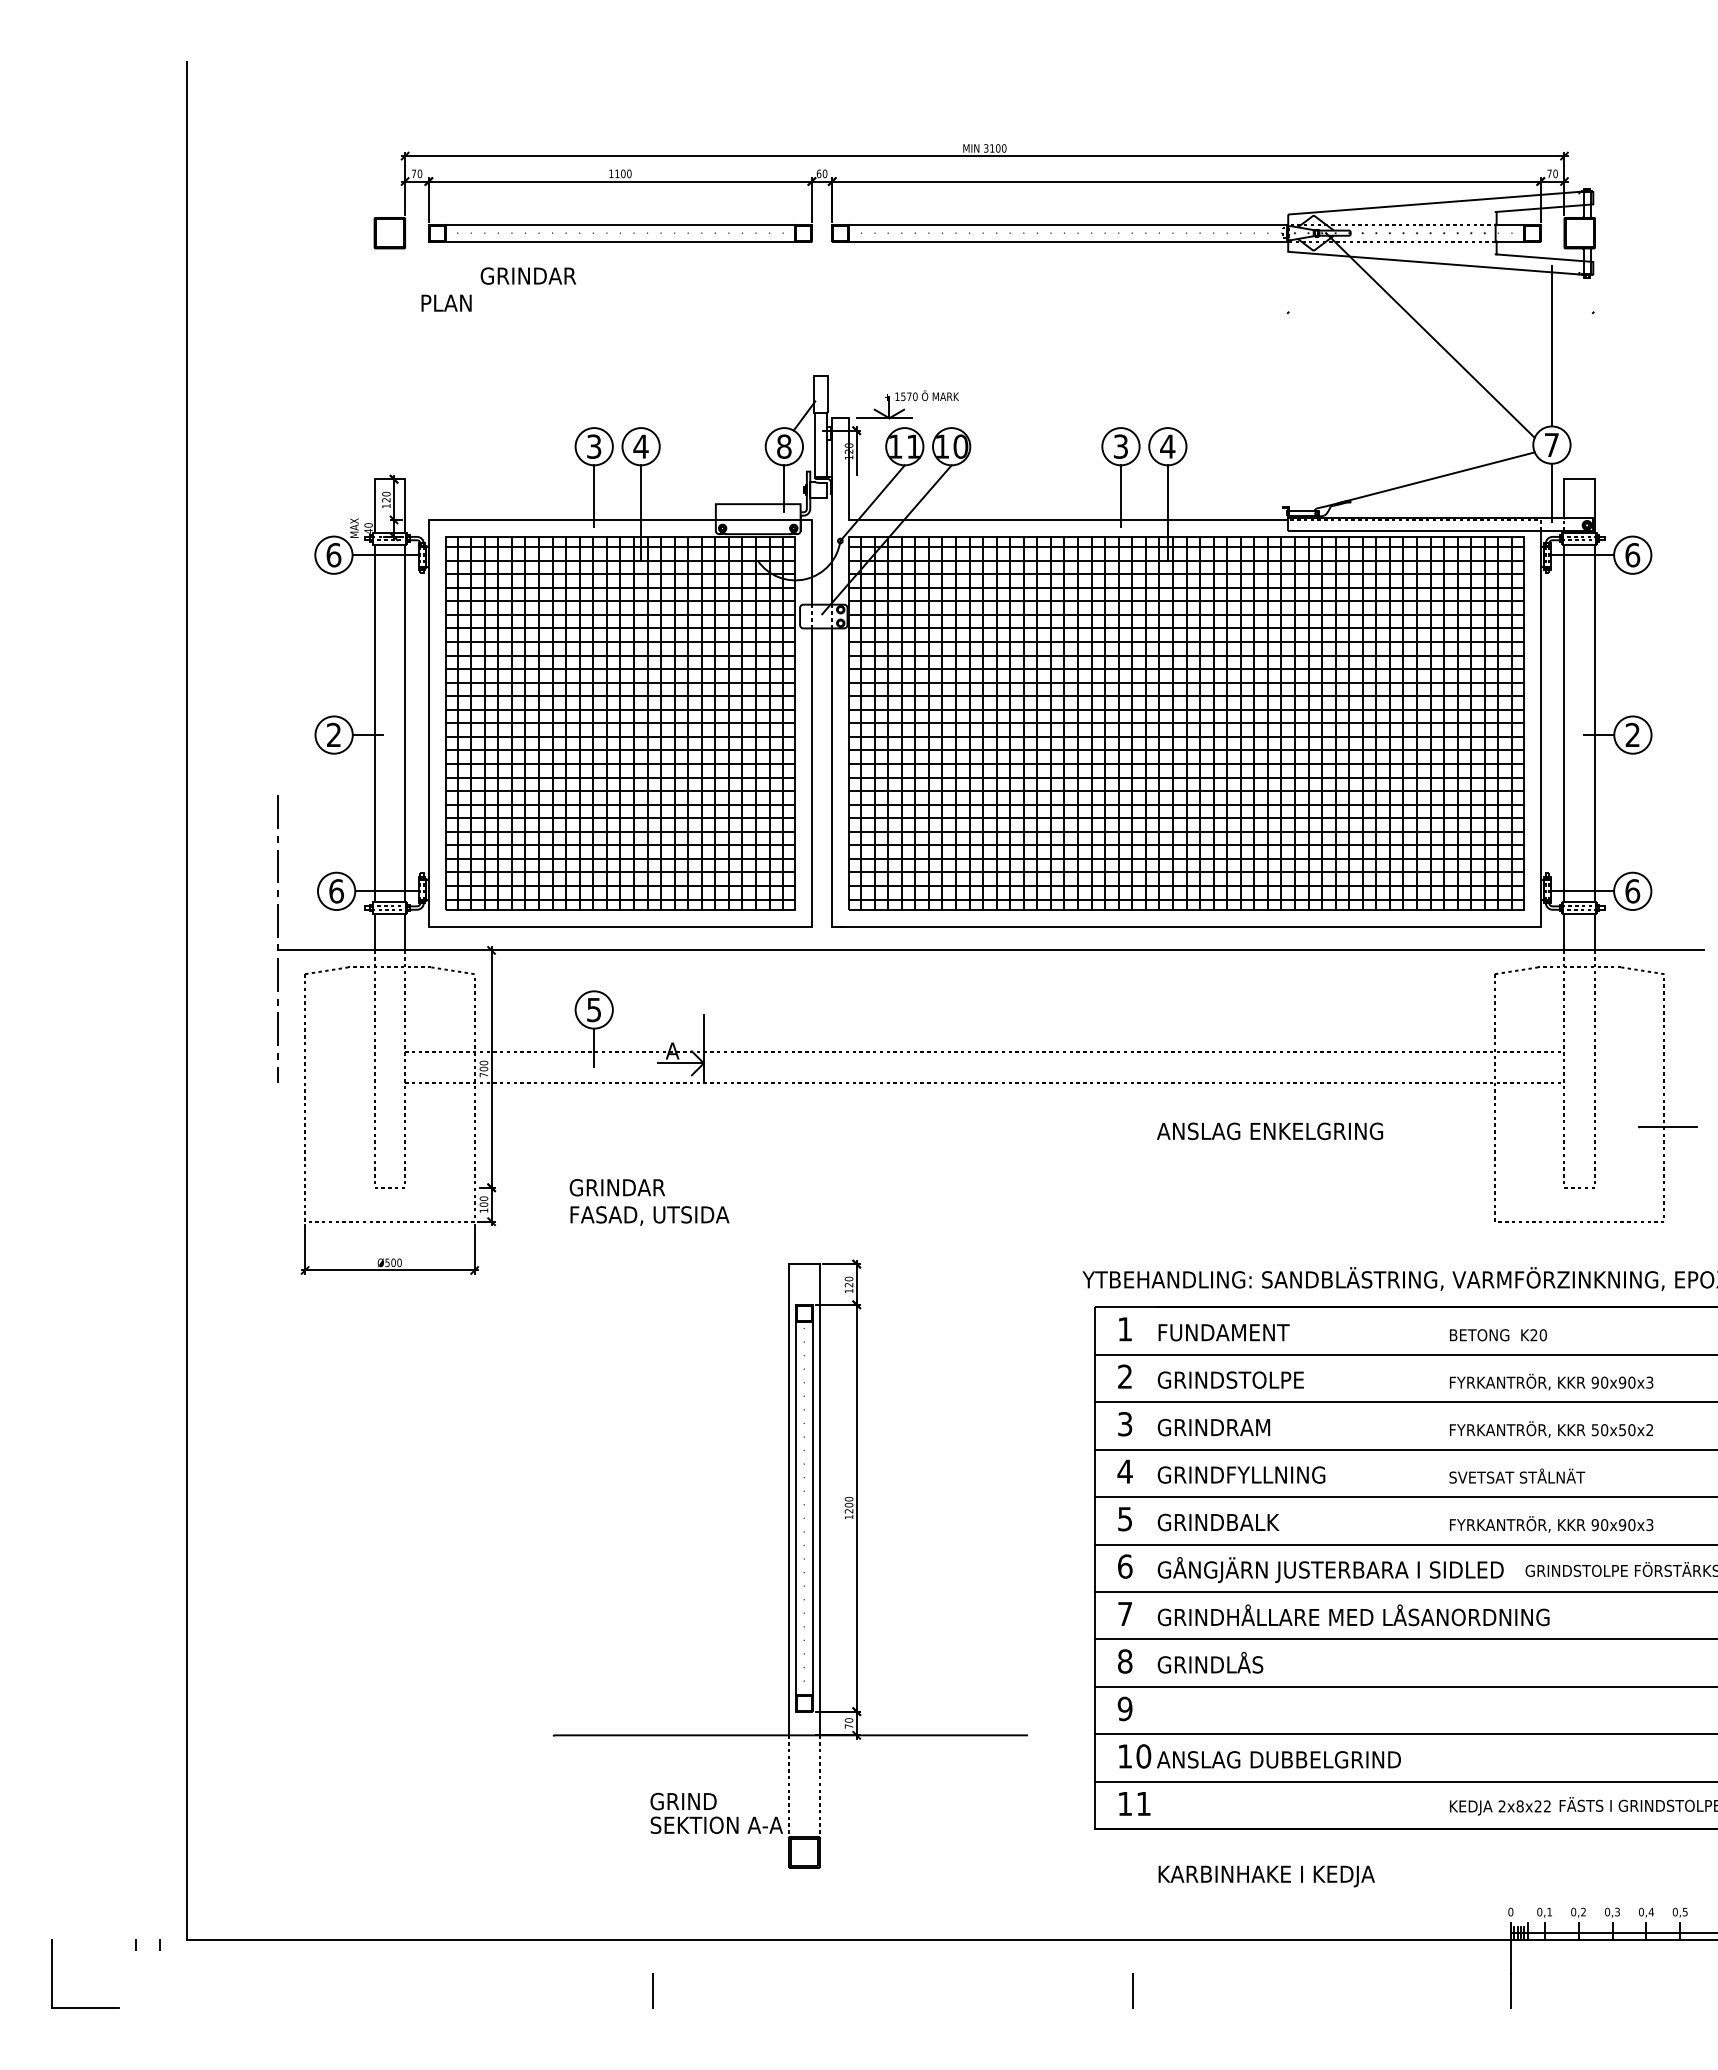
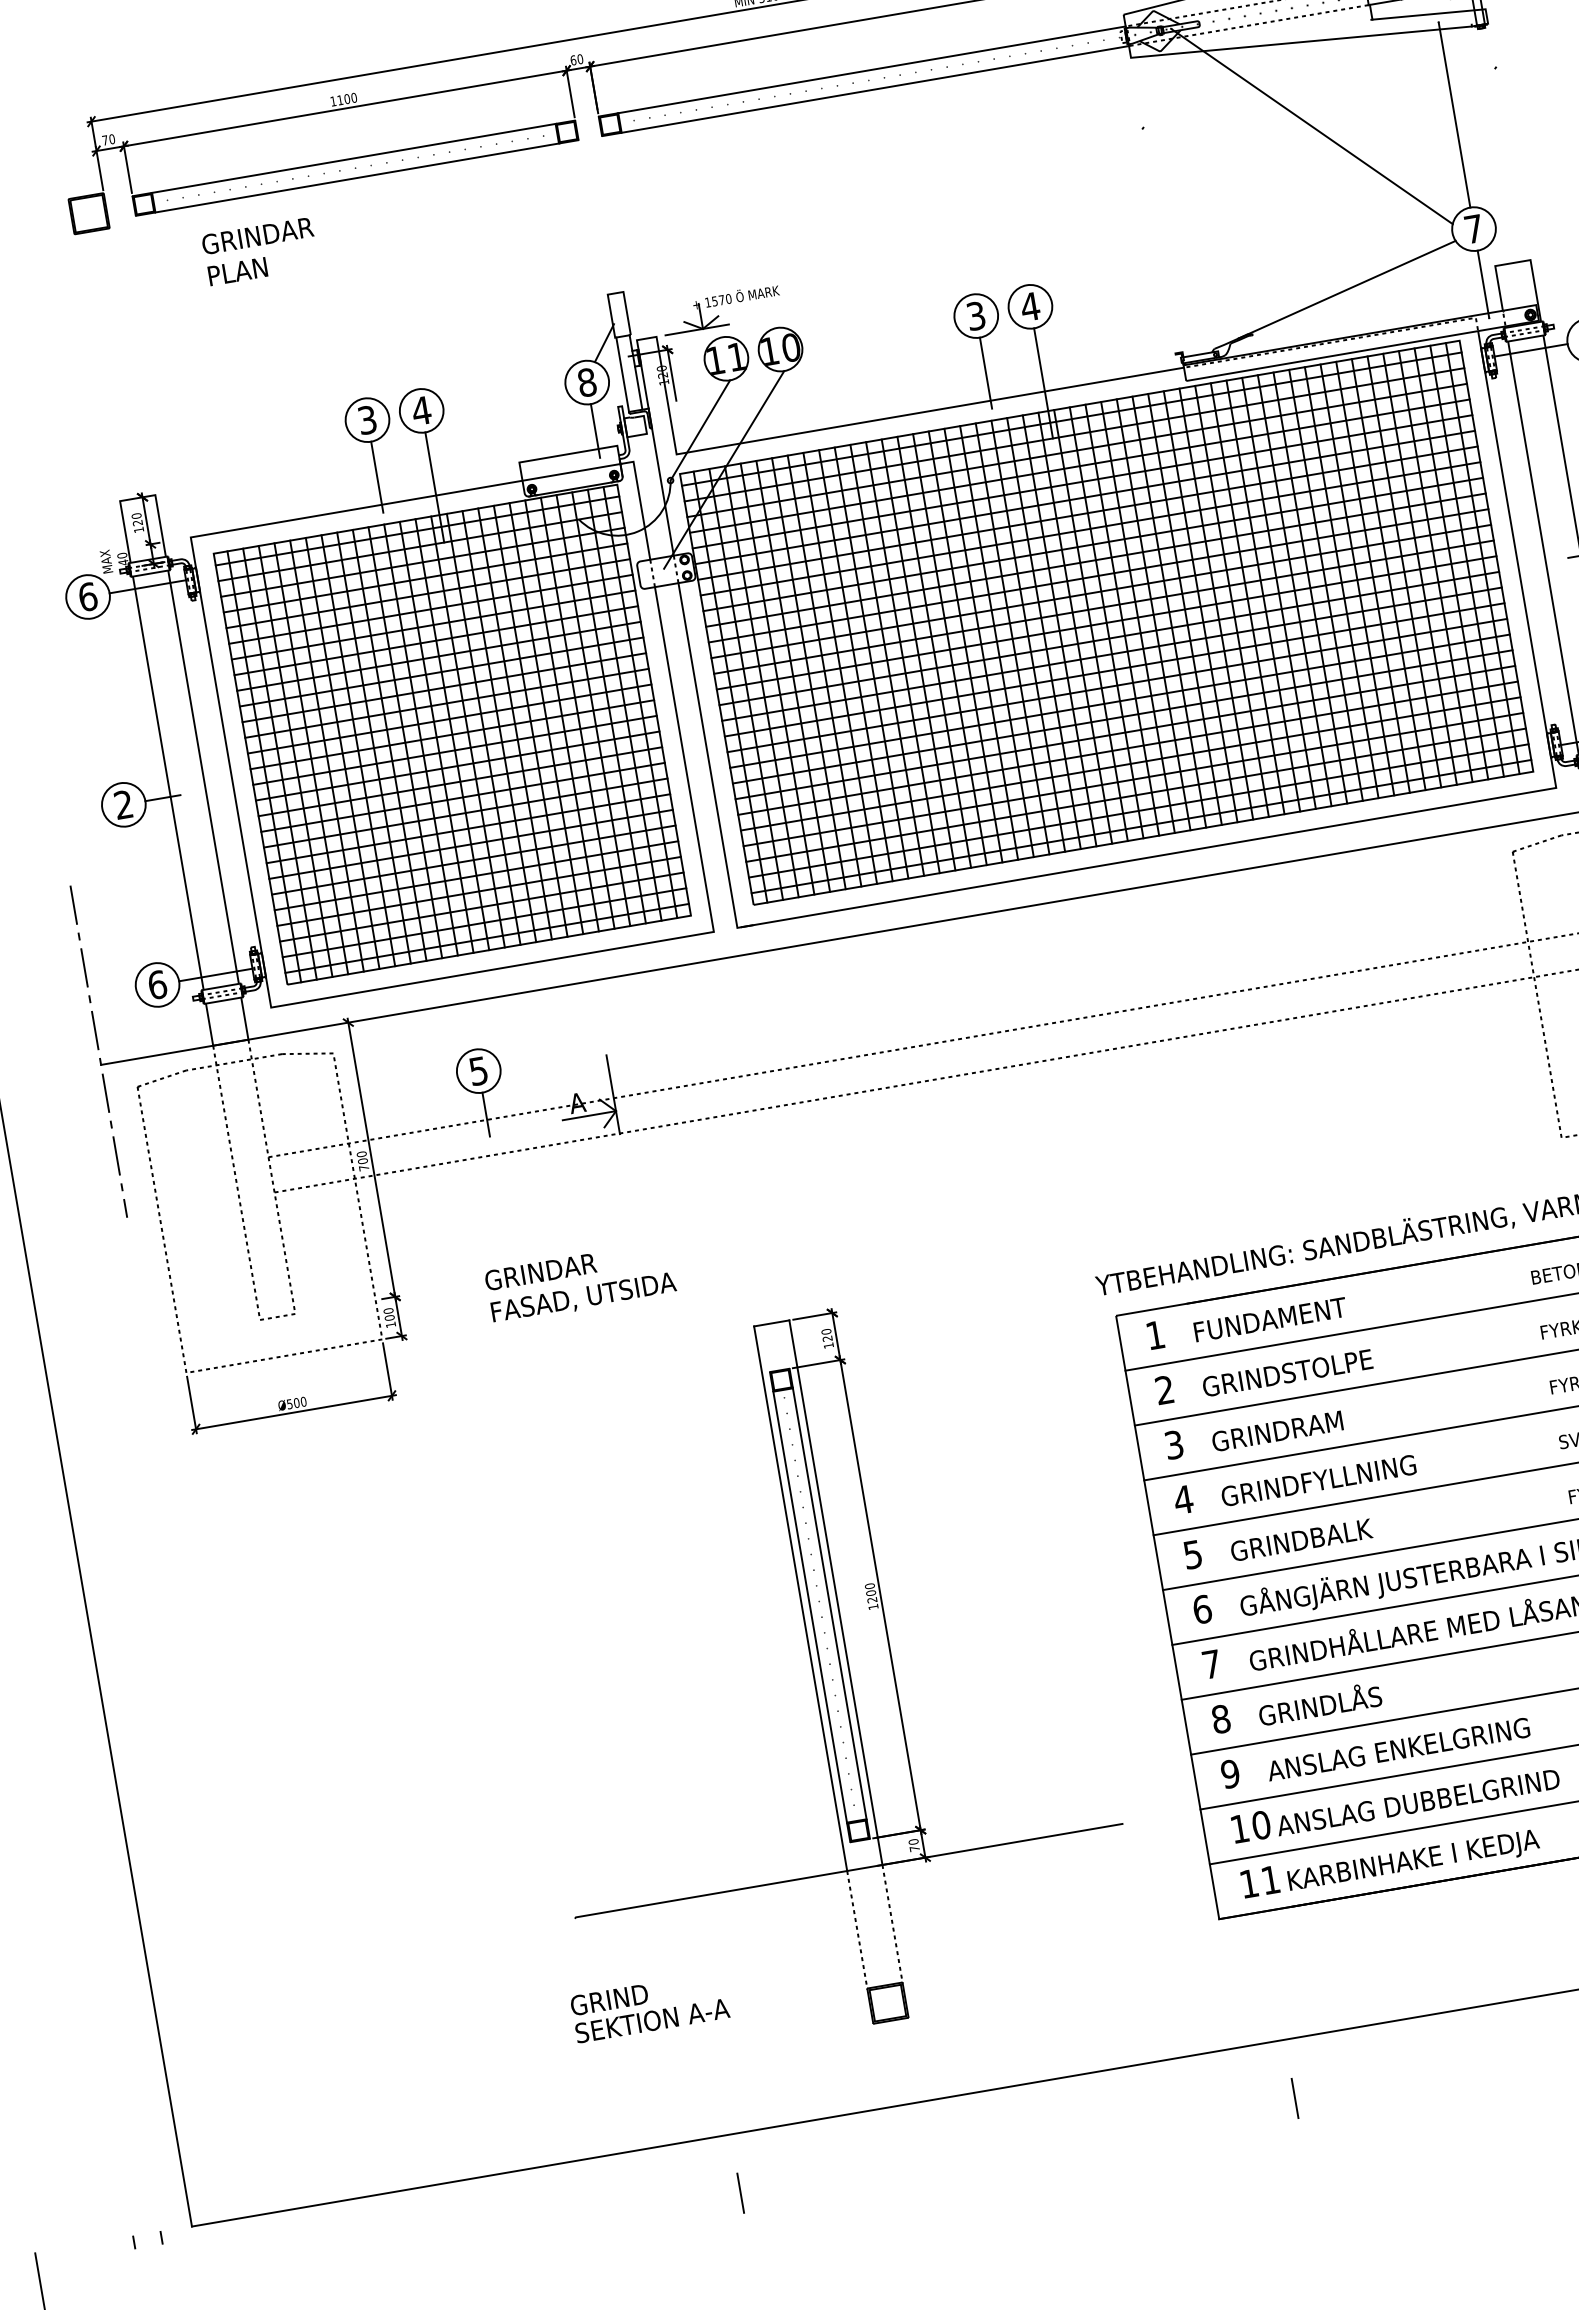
text: (446, 302) -> (237, 270), moved
text: (1270, 1131) -> (1399, 1749), moved
text: (716, 1812) -> (649, 2006), moved
text: (1266, 1876) -> (1413, 1862), moved

